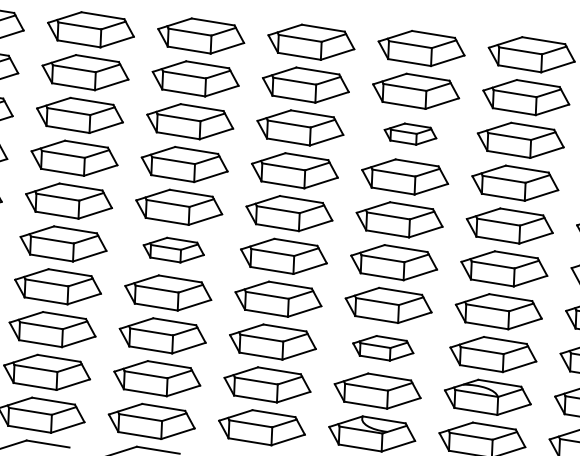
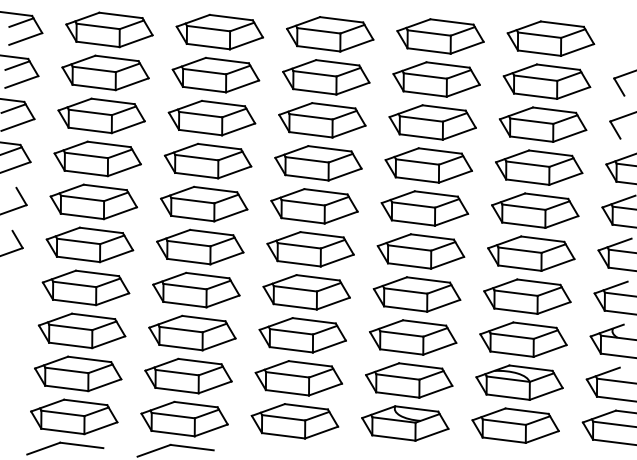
part: (410, 134) -> (432, 122), size x1.67
part: (173, 249) -> (200, 246), size x1.43
part: (383, 348) -> (413, 337), size x1.43

